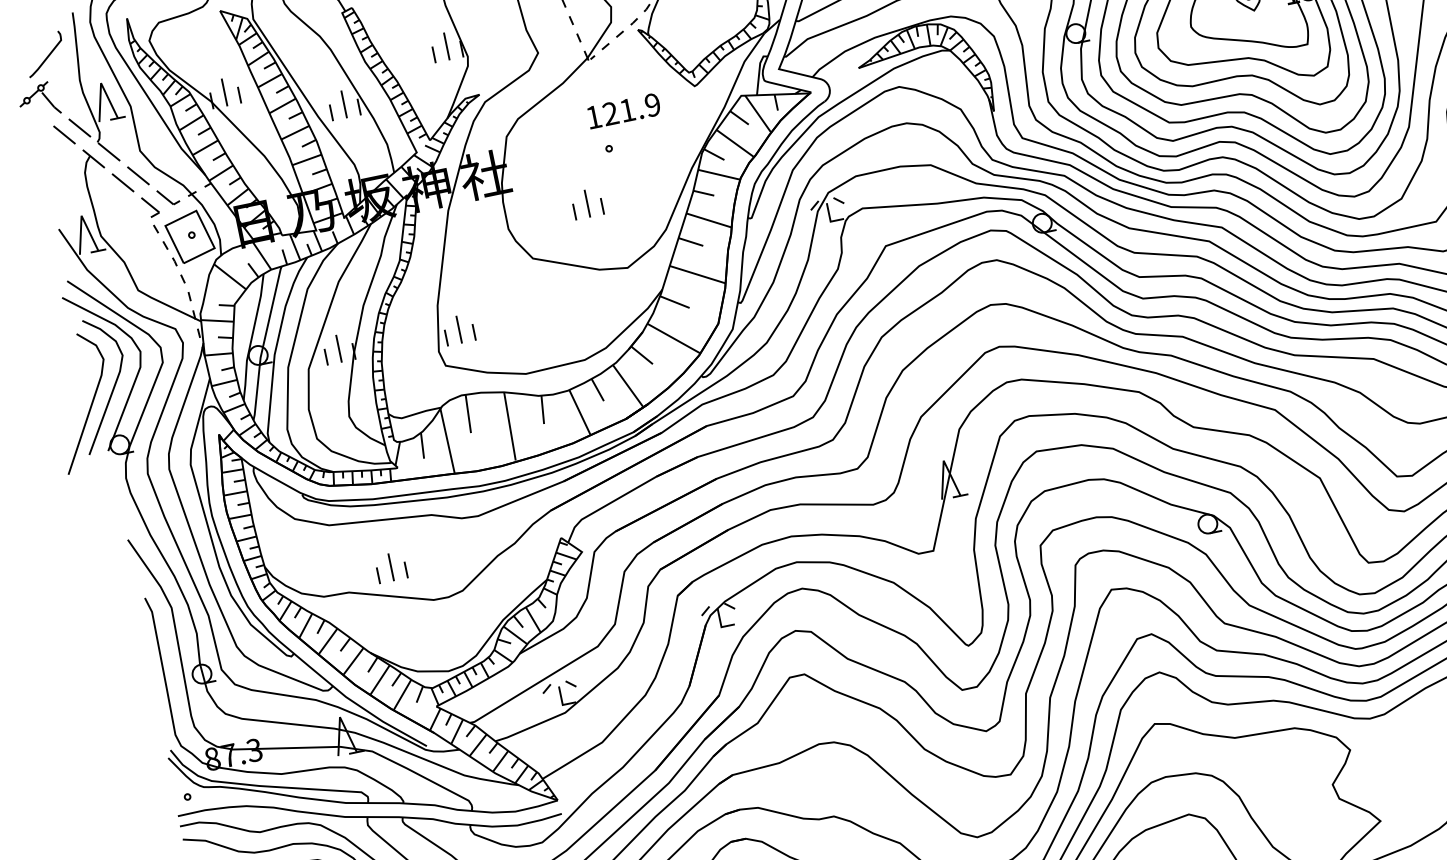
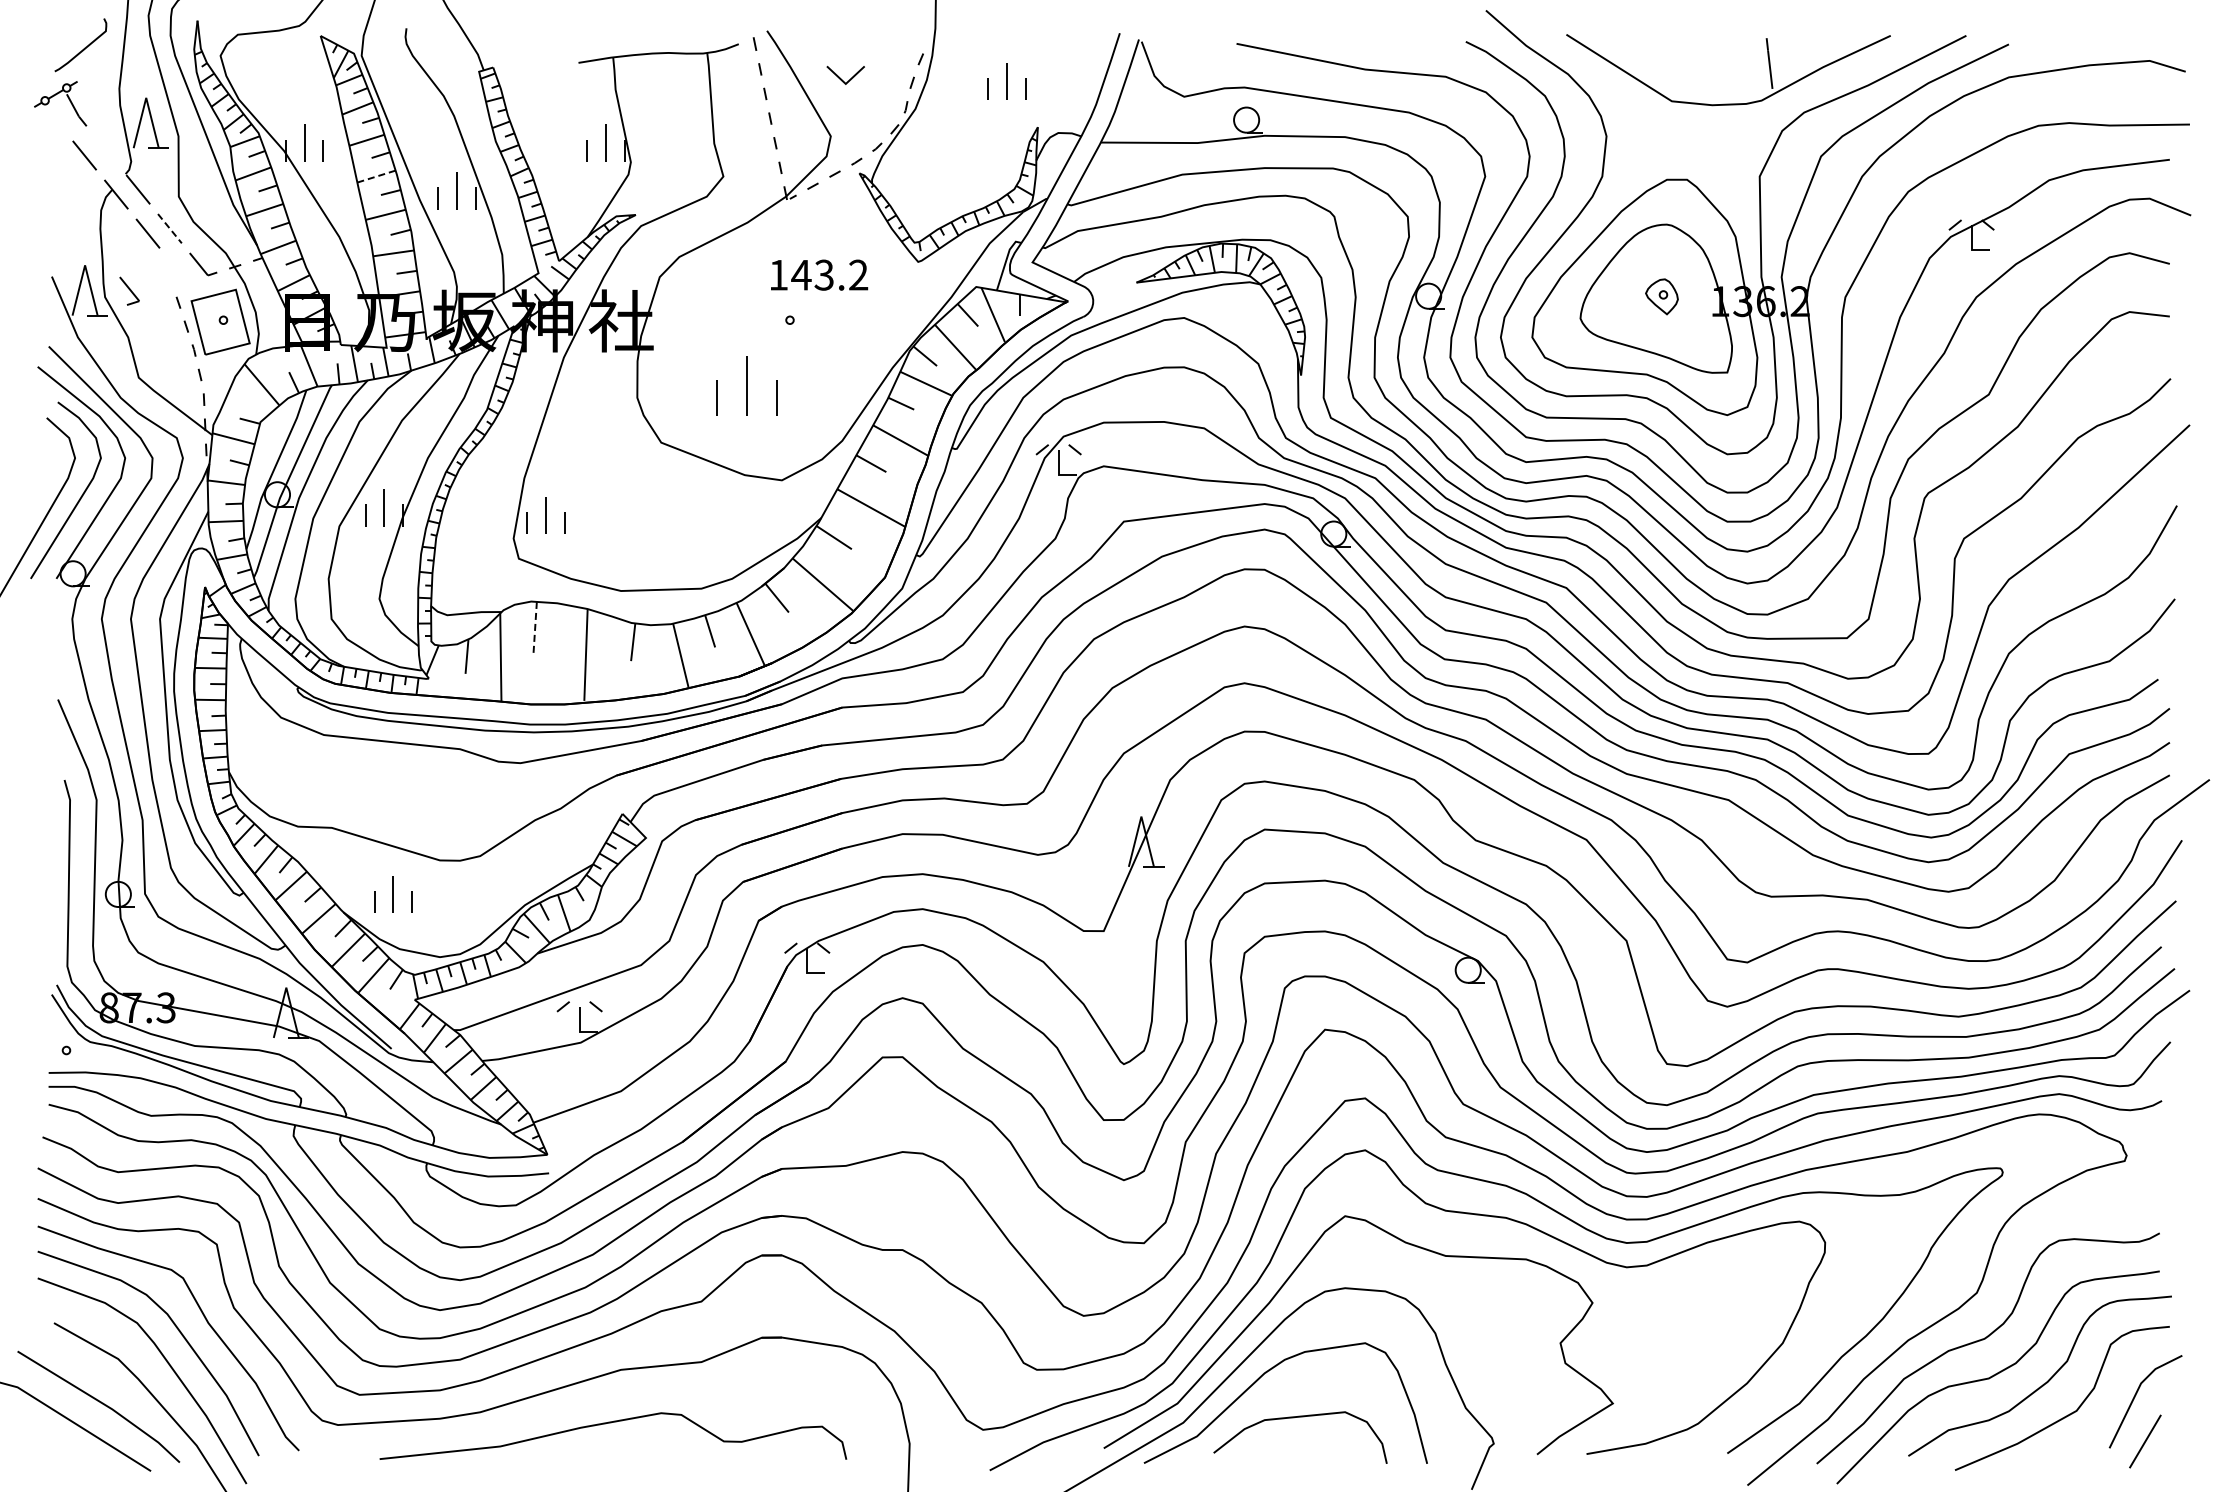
line: (281, 106) -> (375, 176), solid -> dashed
text: (631, 109) -> (829, 274), 121.9 -> 143.2
line: (79, 127) -> (106, 150), removed
line: (138, 175) -> (169, 228), solid -> dashed
part: (587, 203) -> (746, 385), size x1.6
part: (150, 206) -> (129, 290), moved
line: (468, 413) -> (535, 627), solid -> dashed
part: (391, 567) -> (393, 894), moved

